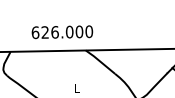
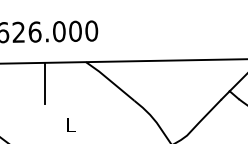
line: (61, 62) -> (45, 82), added

